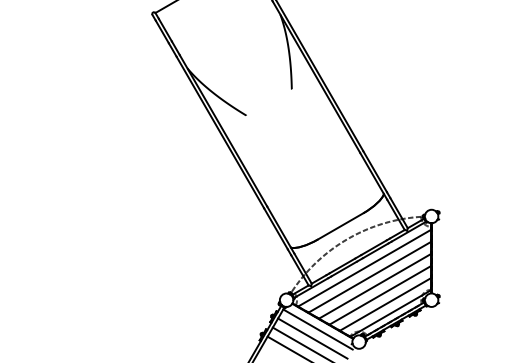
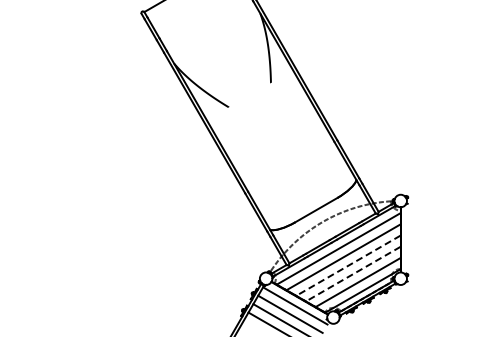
line: (374, 285) -> (347, 265), solid -> dashed
line: (380, 295) -> (353, 274), solid -> dashed

